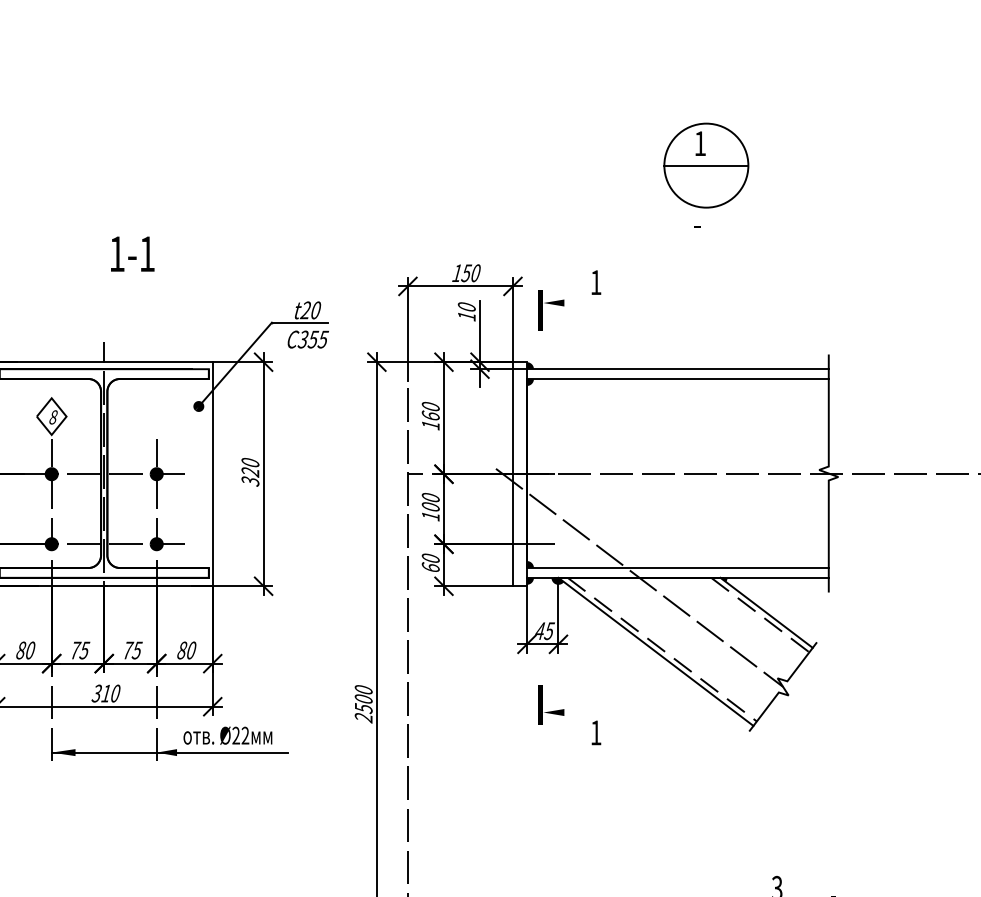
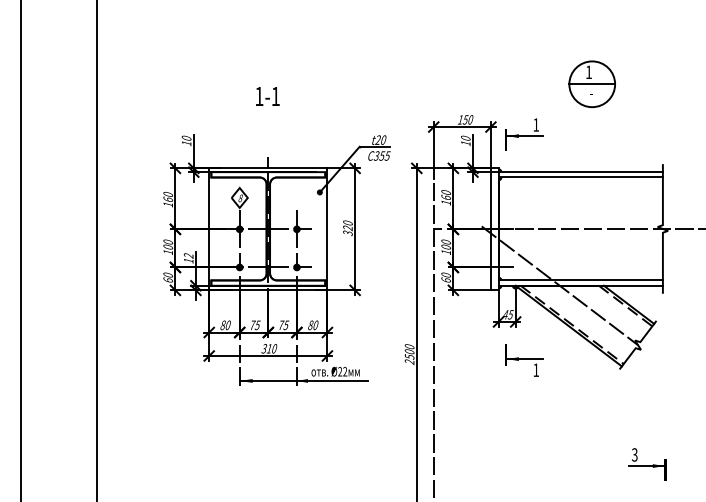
part: (704, 166) -> (591, 84), moved
text: (132, 254) -> (267, 96), moved
line: (576, 303) -> (525, 136), added
line: (576, 713) -> (525, 359), added

